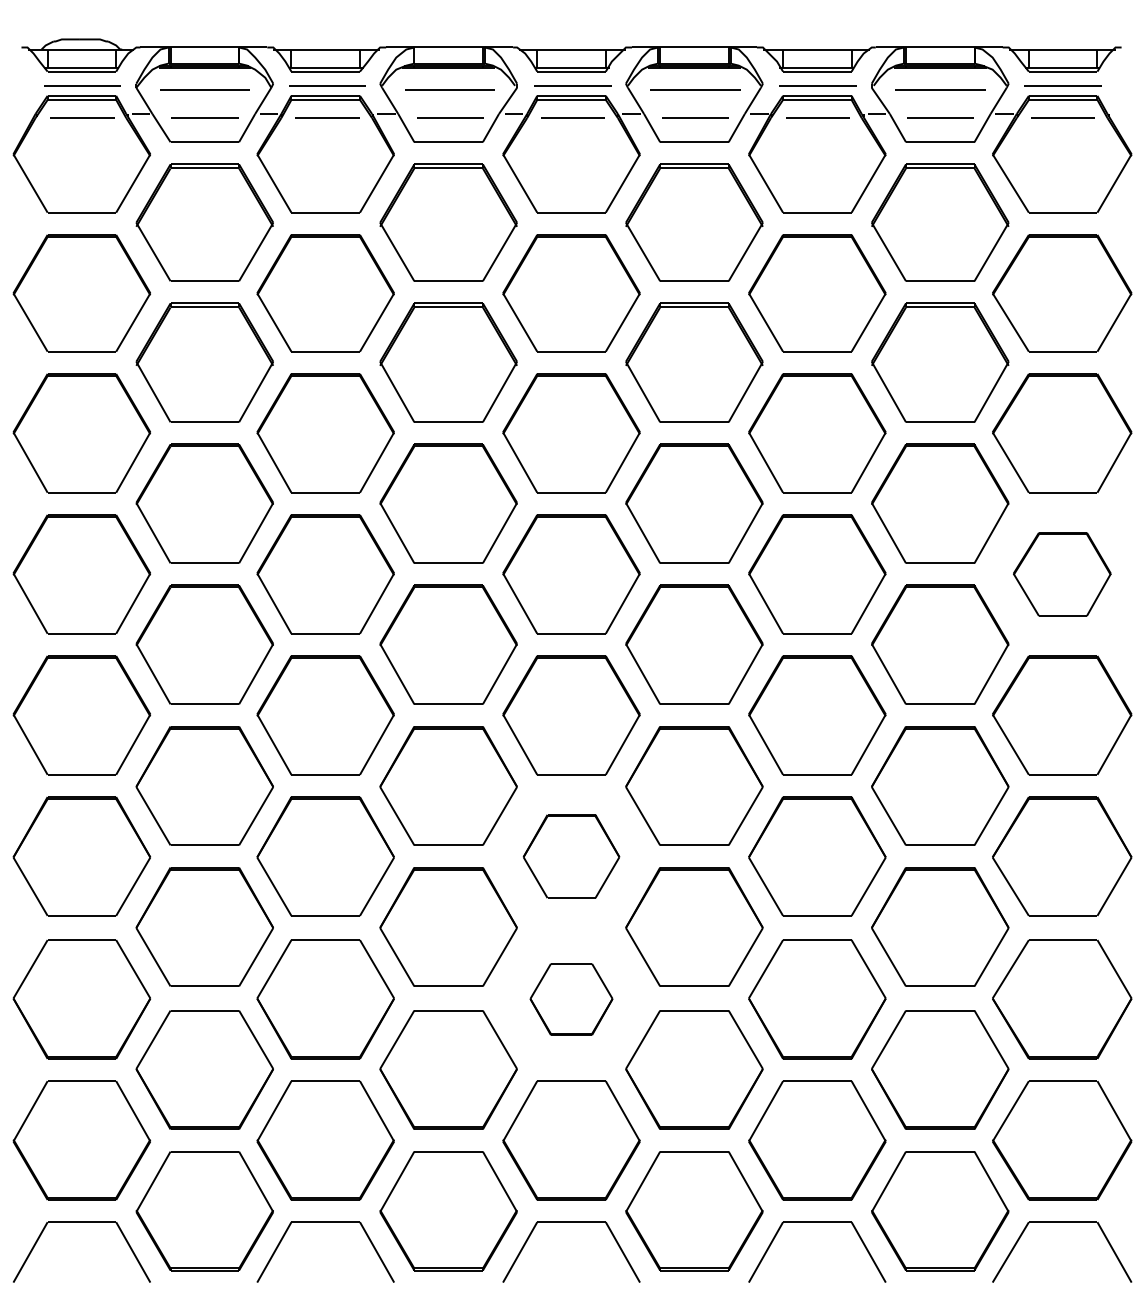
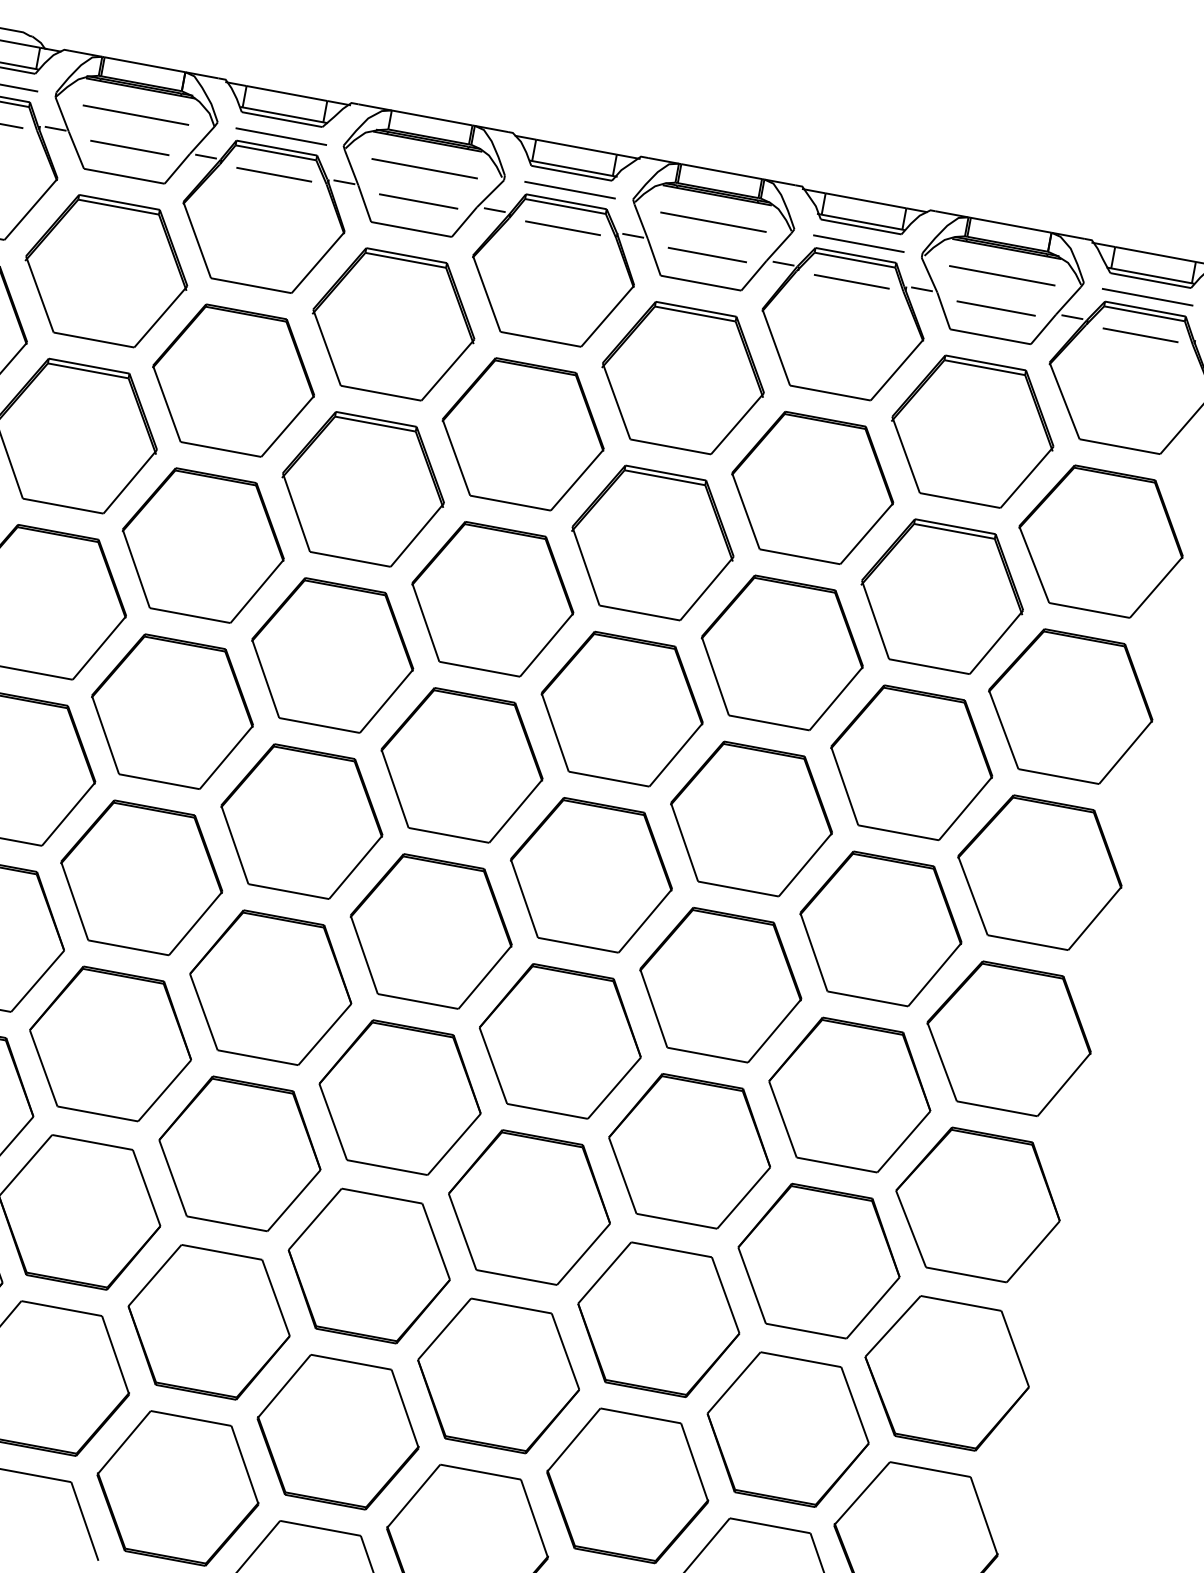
part: (1062, 574) -> (1040, 872), size x1.43
part: (571, 856) -> (400, 1097), size x1.43
part: (571, 999) -> (369, 1266), size x1.67

